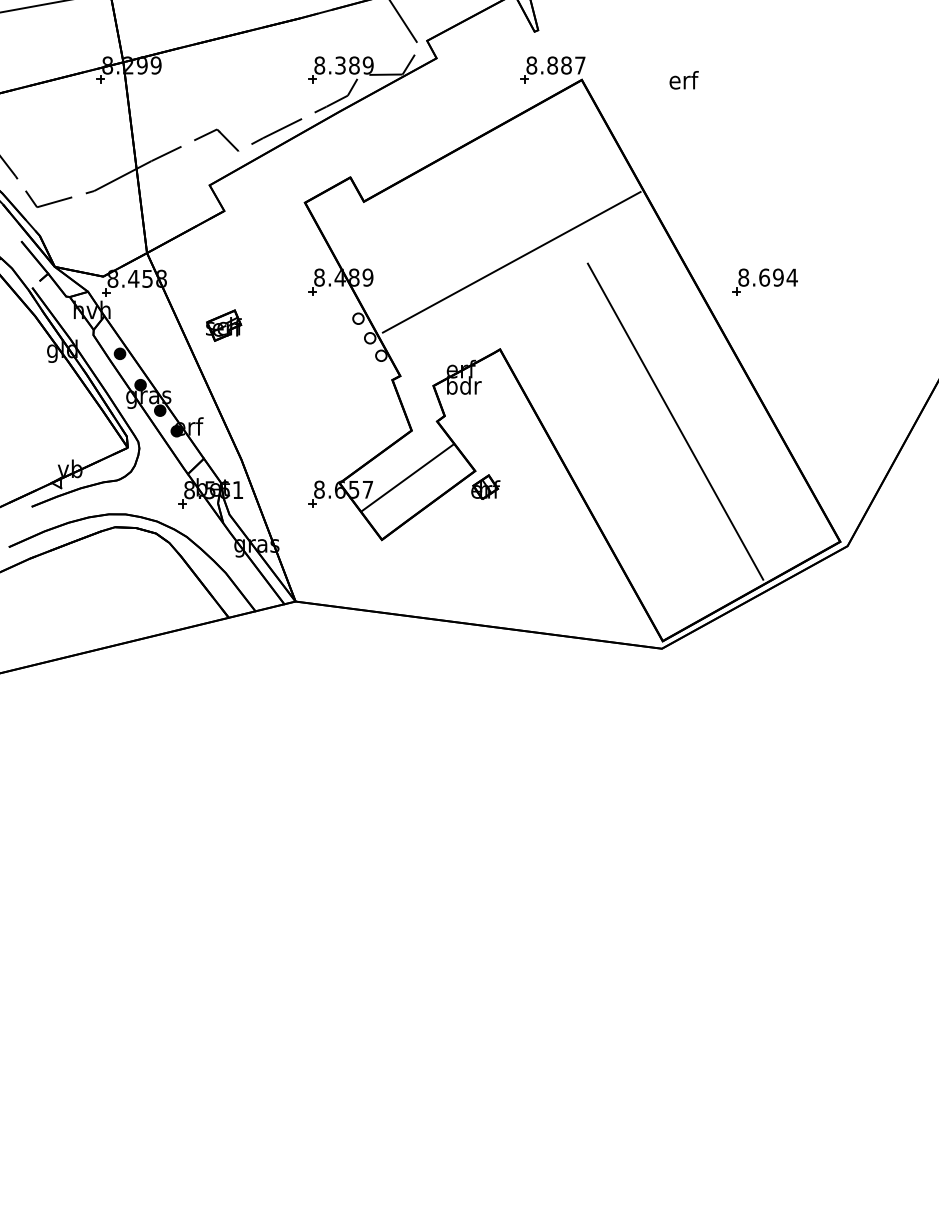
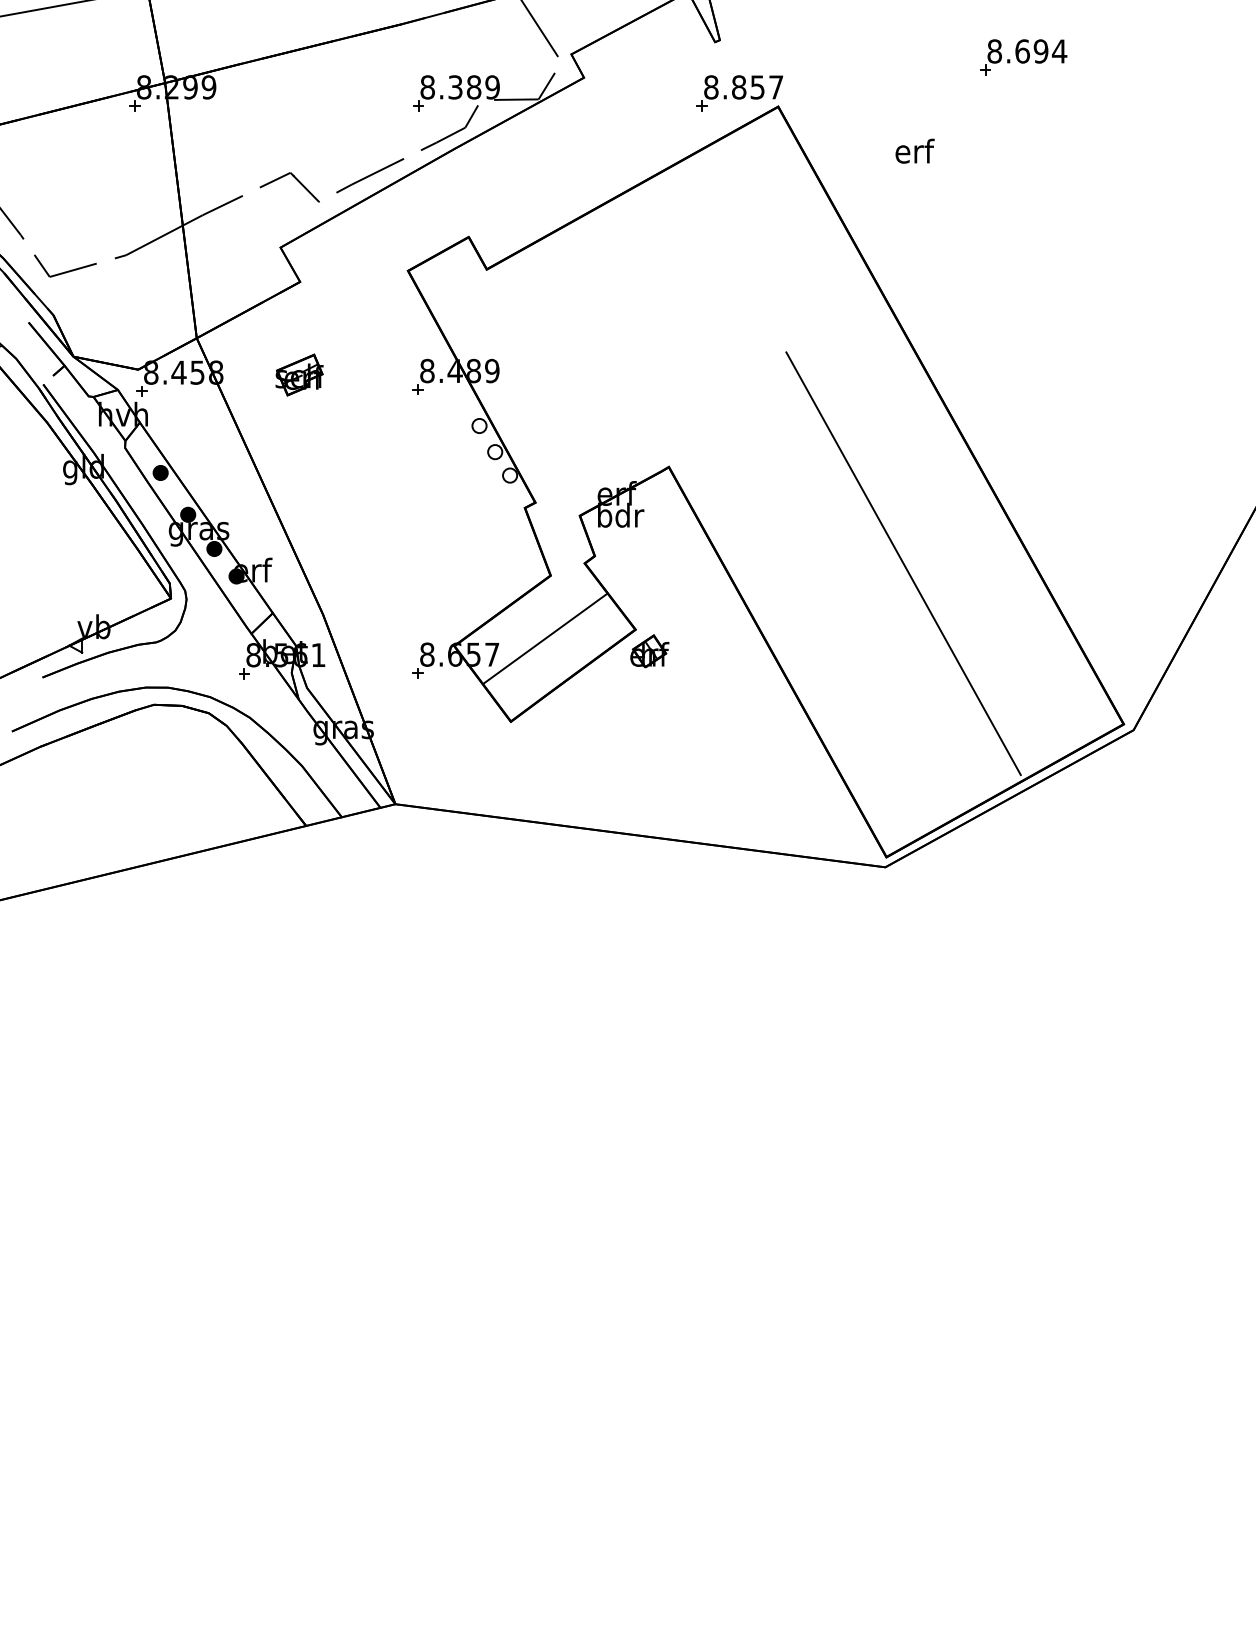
text: (566, 65) -> (757, 87), 8.887 -> 8.857
text: (683, 80) -> (914, 151), moved
line: (511, 261) -> (684, 349), removed
part: (764, 281) -> (1022, 56), moved
part: (224, 325) -> (300, 374), moved

